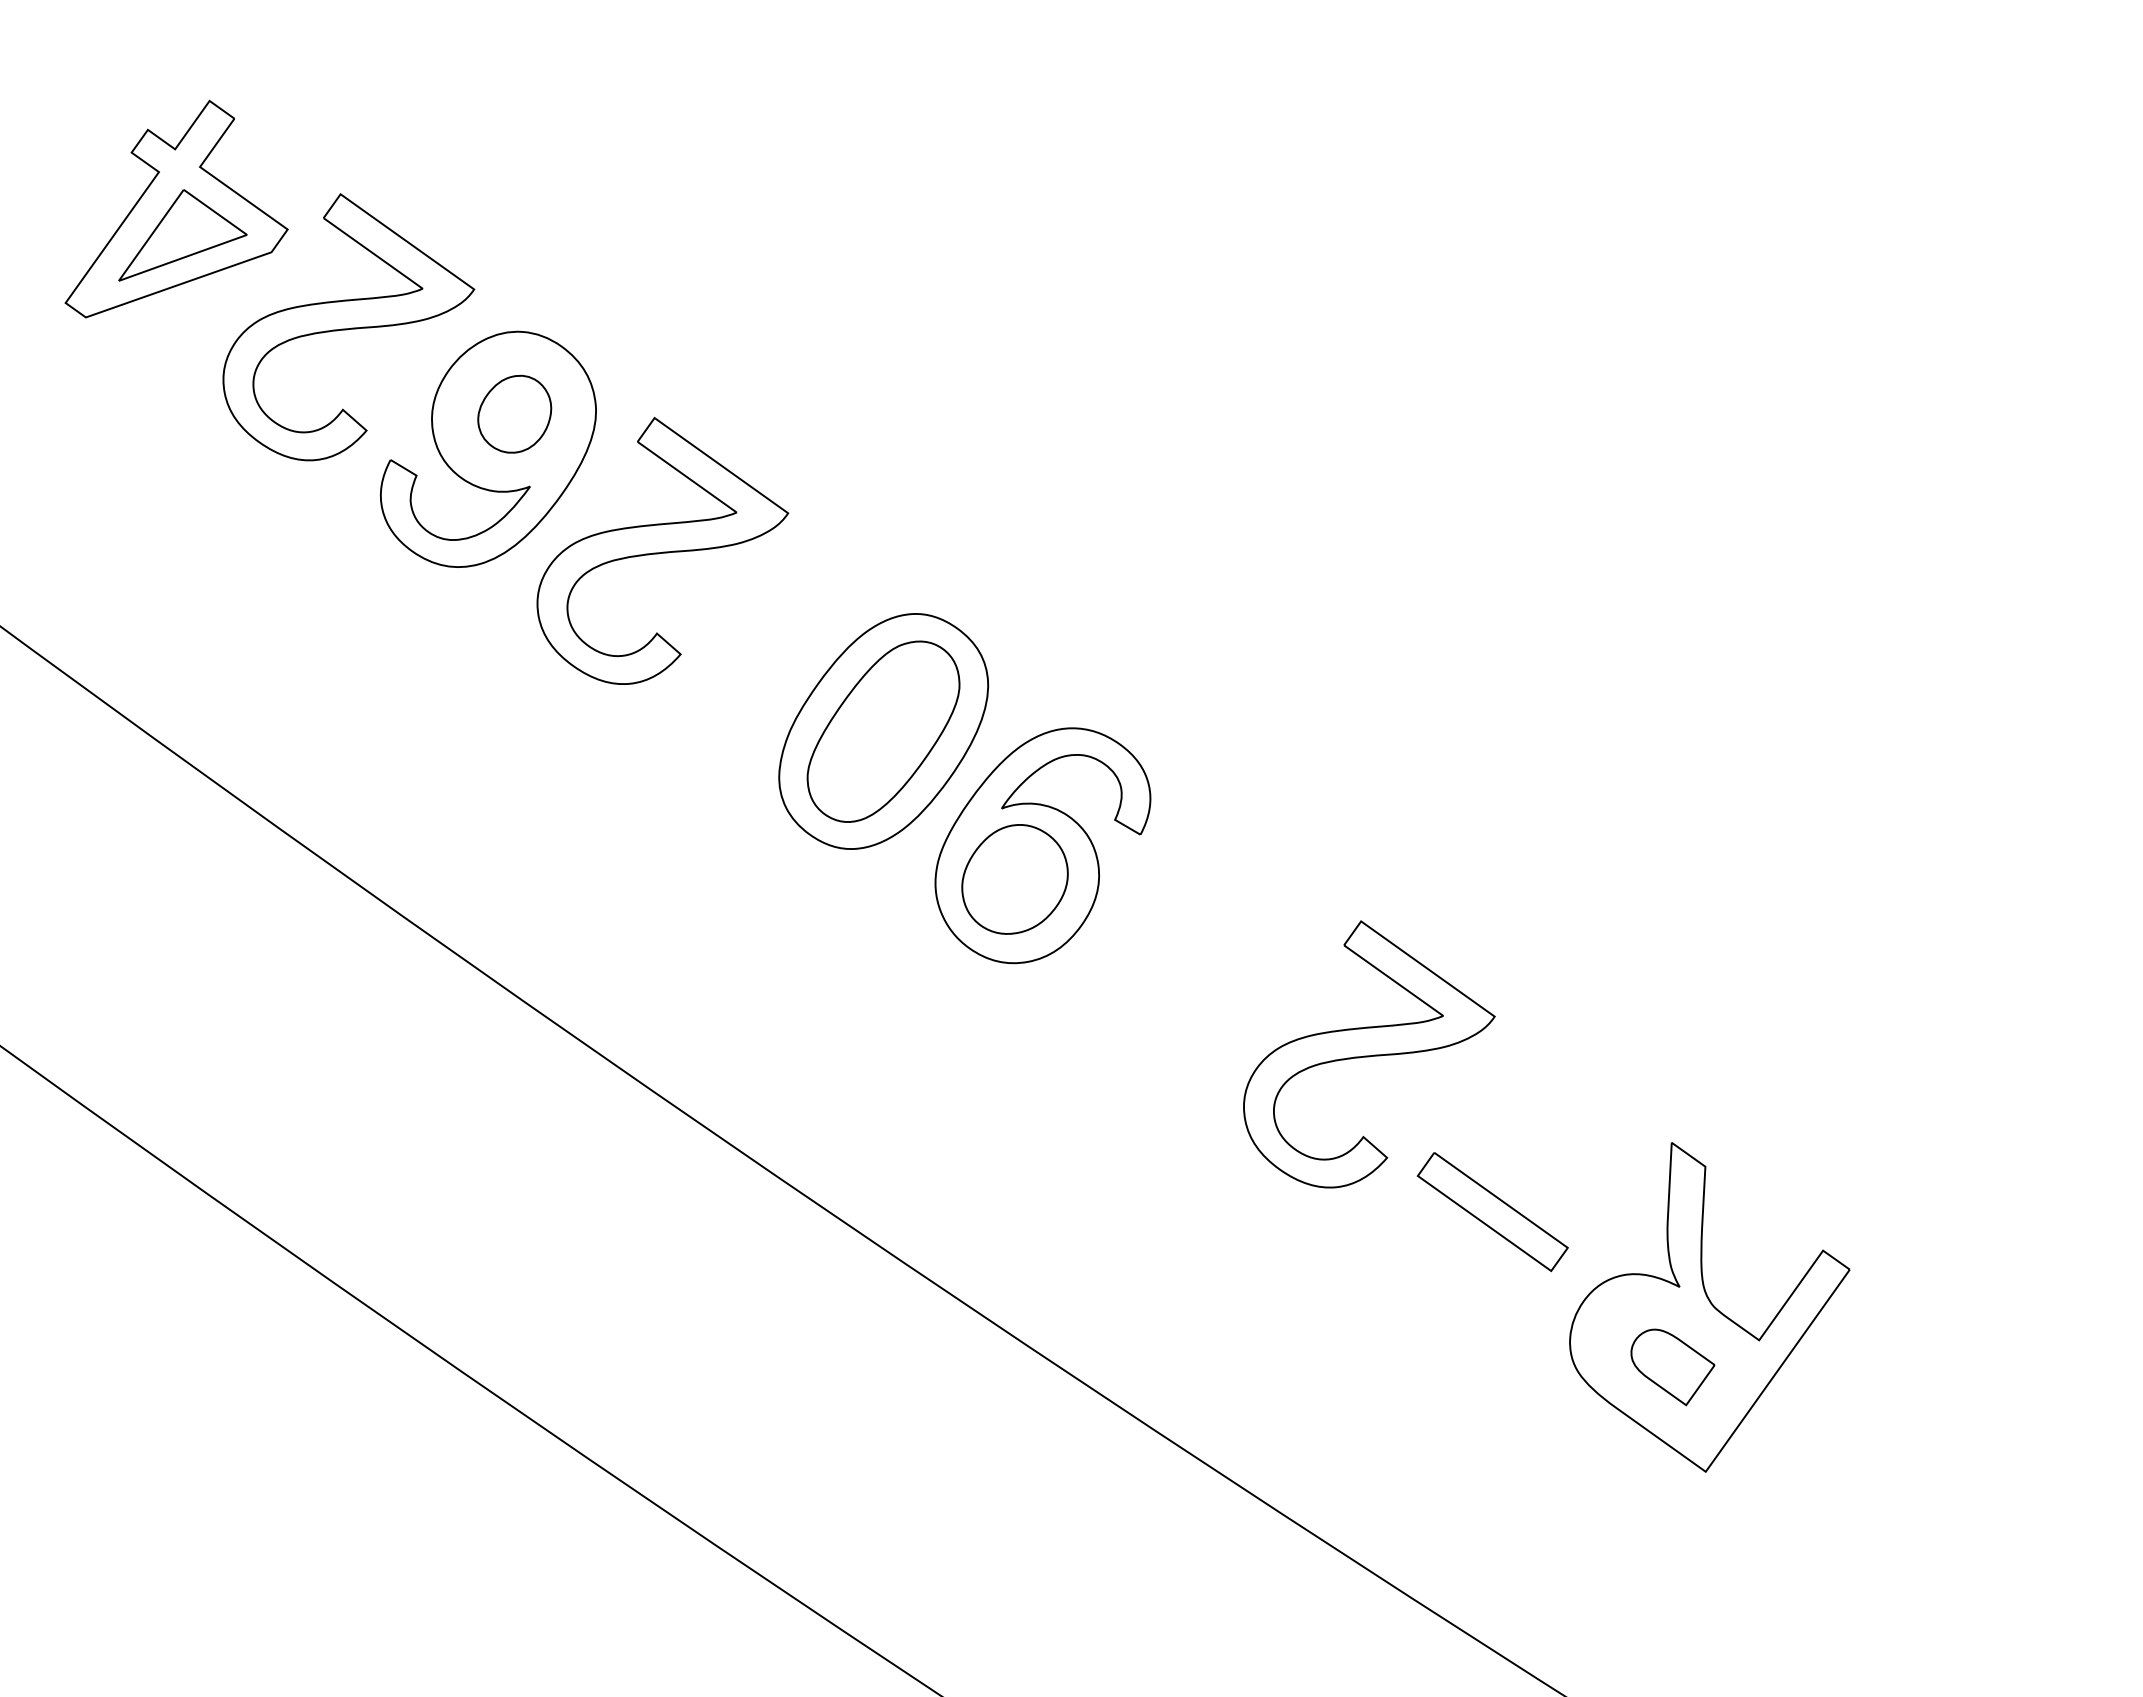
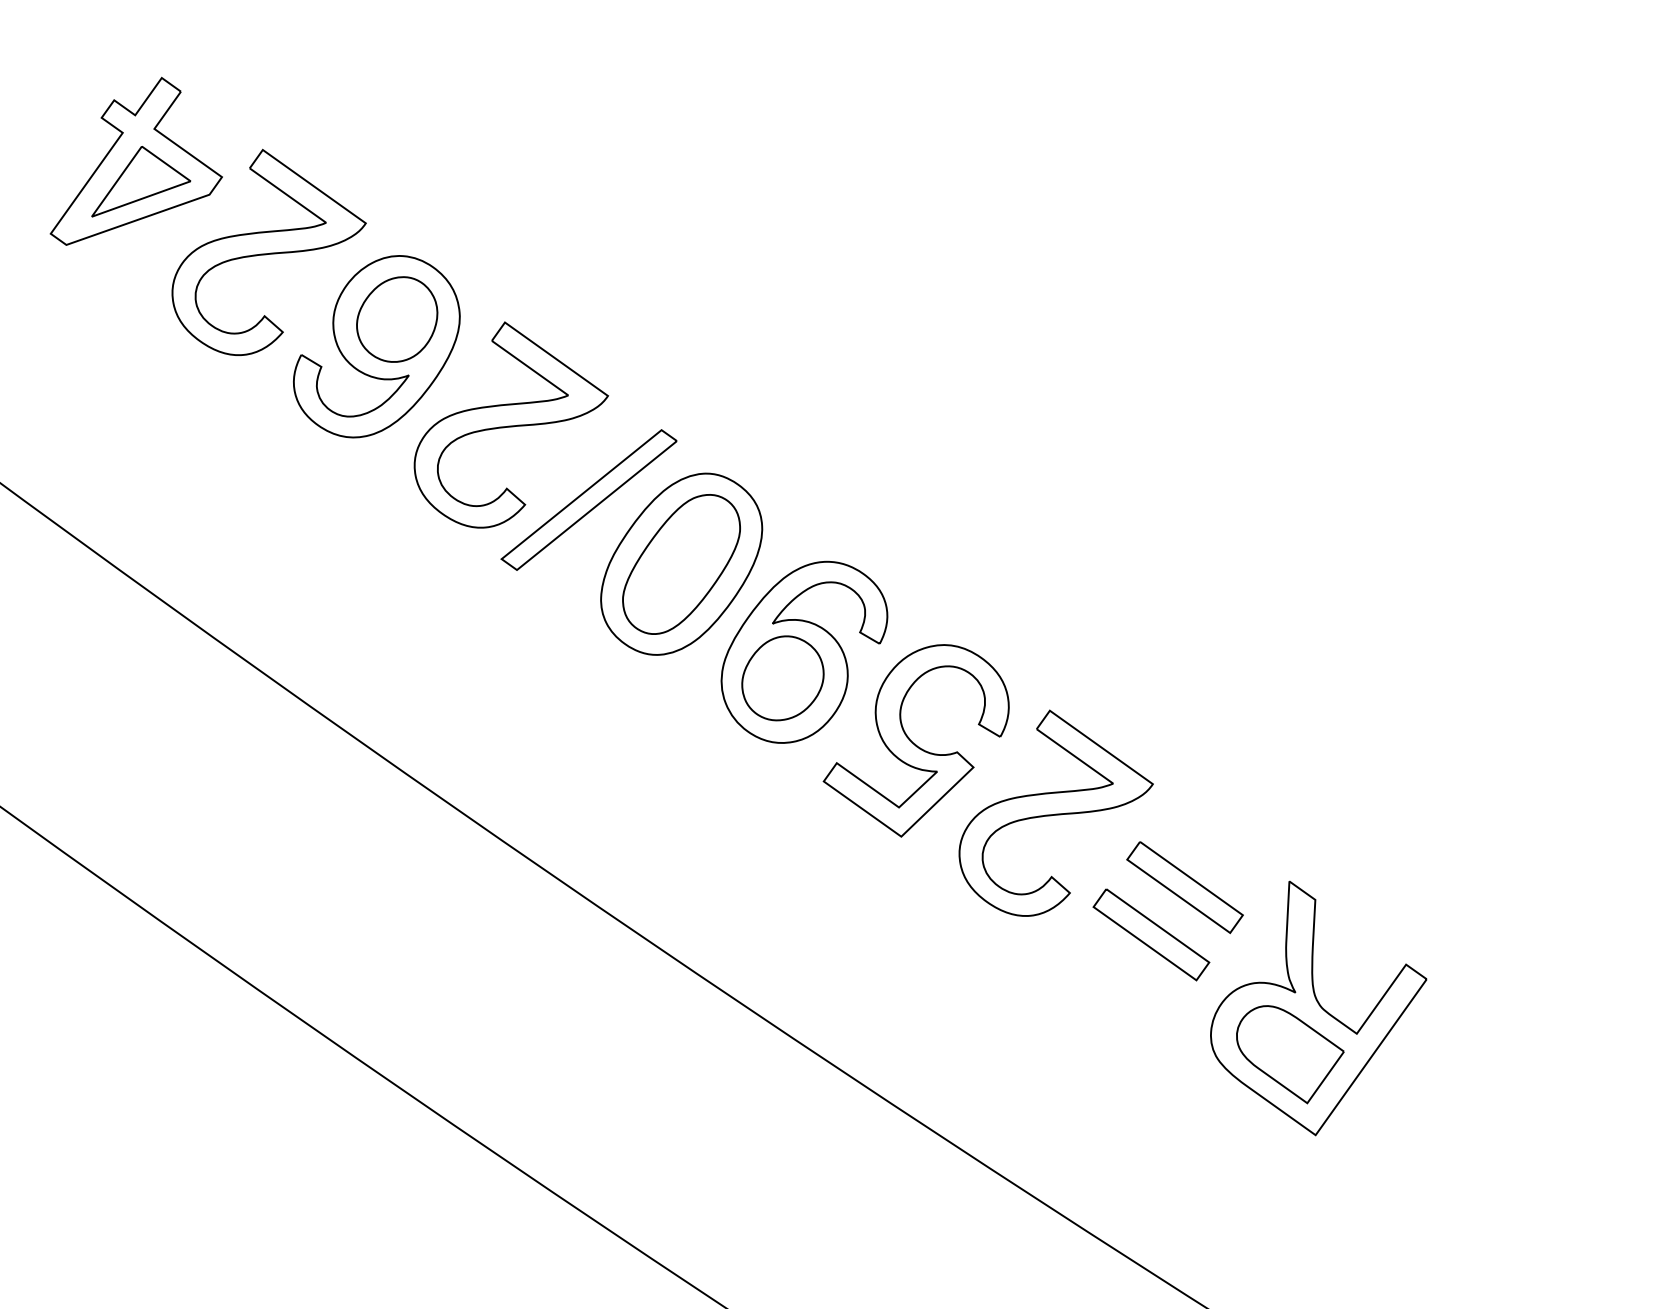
part: (514, 414) -> (396, 319), size x1.43
part: (763, 647) -> (588, 499), added
part: (1187, 960) -> (915, 740), added
part: (1536, 1150) -> (1185, 887), added
part: (1672, 1367) -> (1289, 1054), size x1.67

